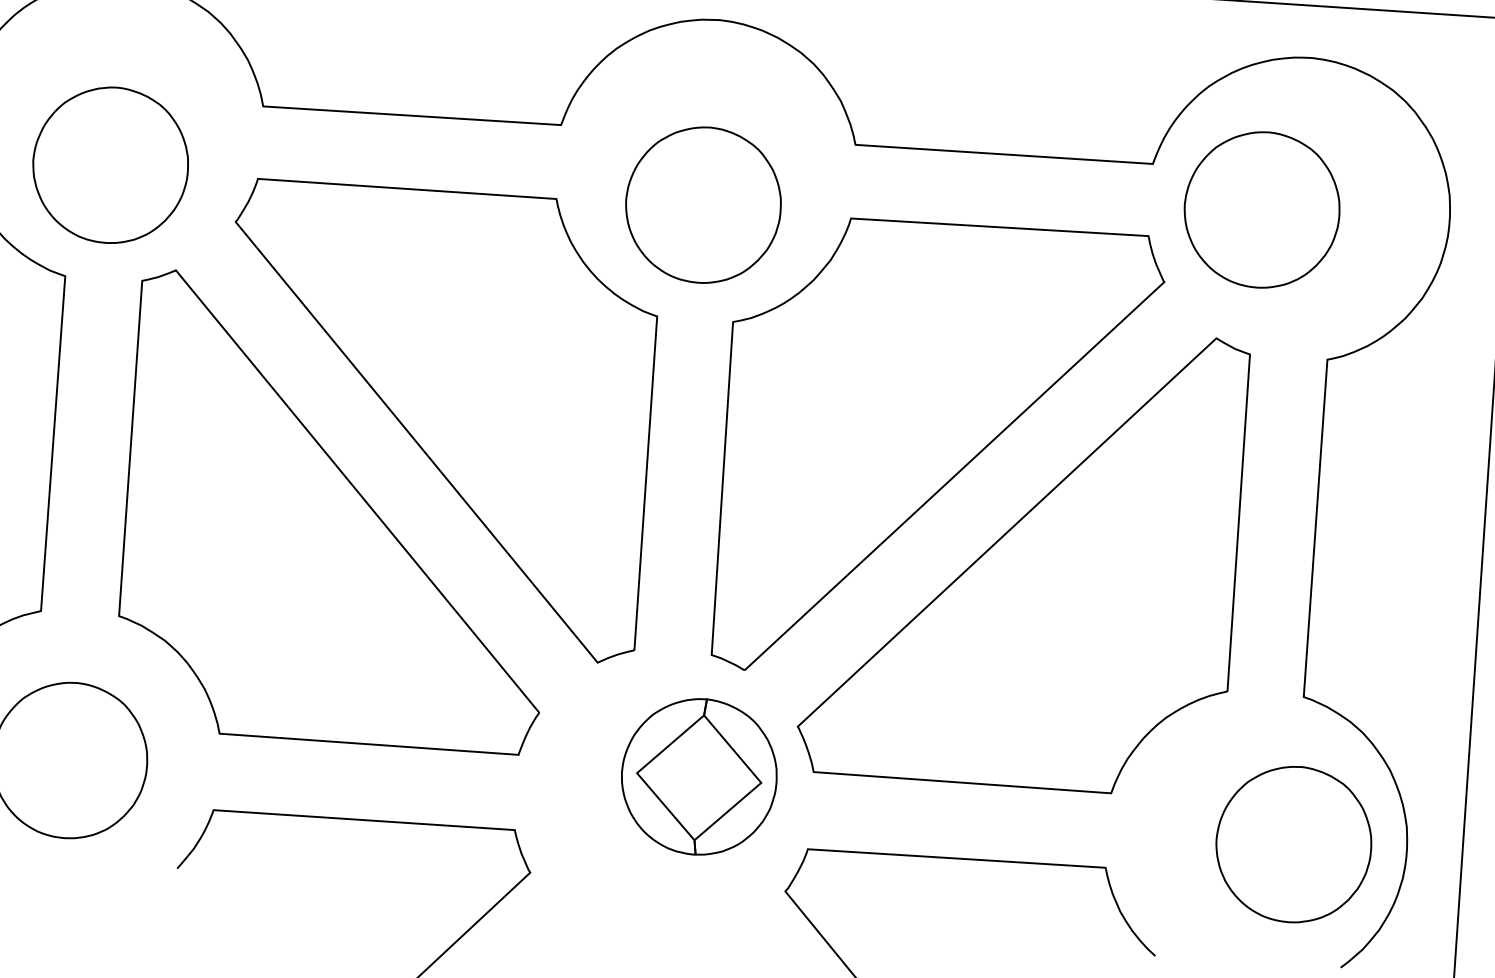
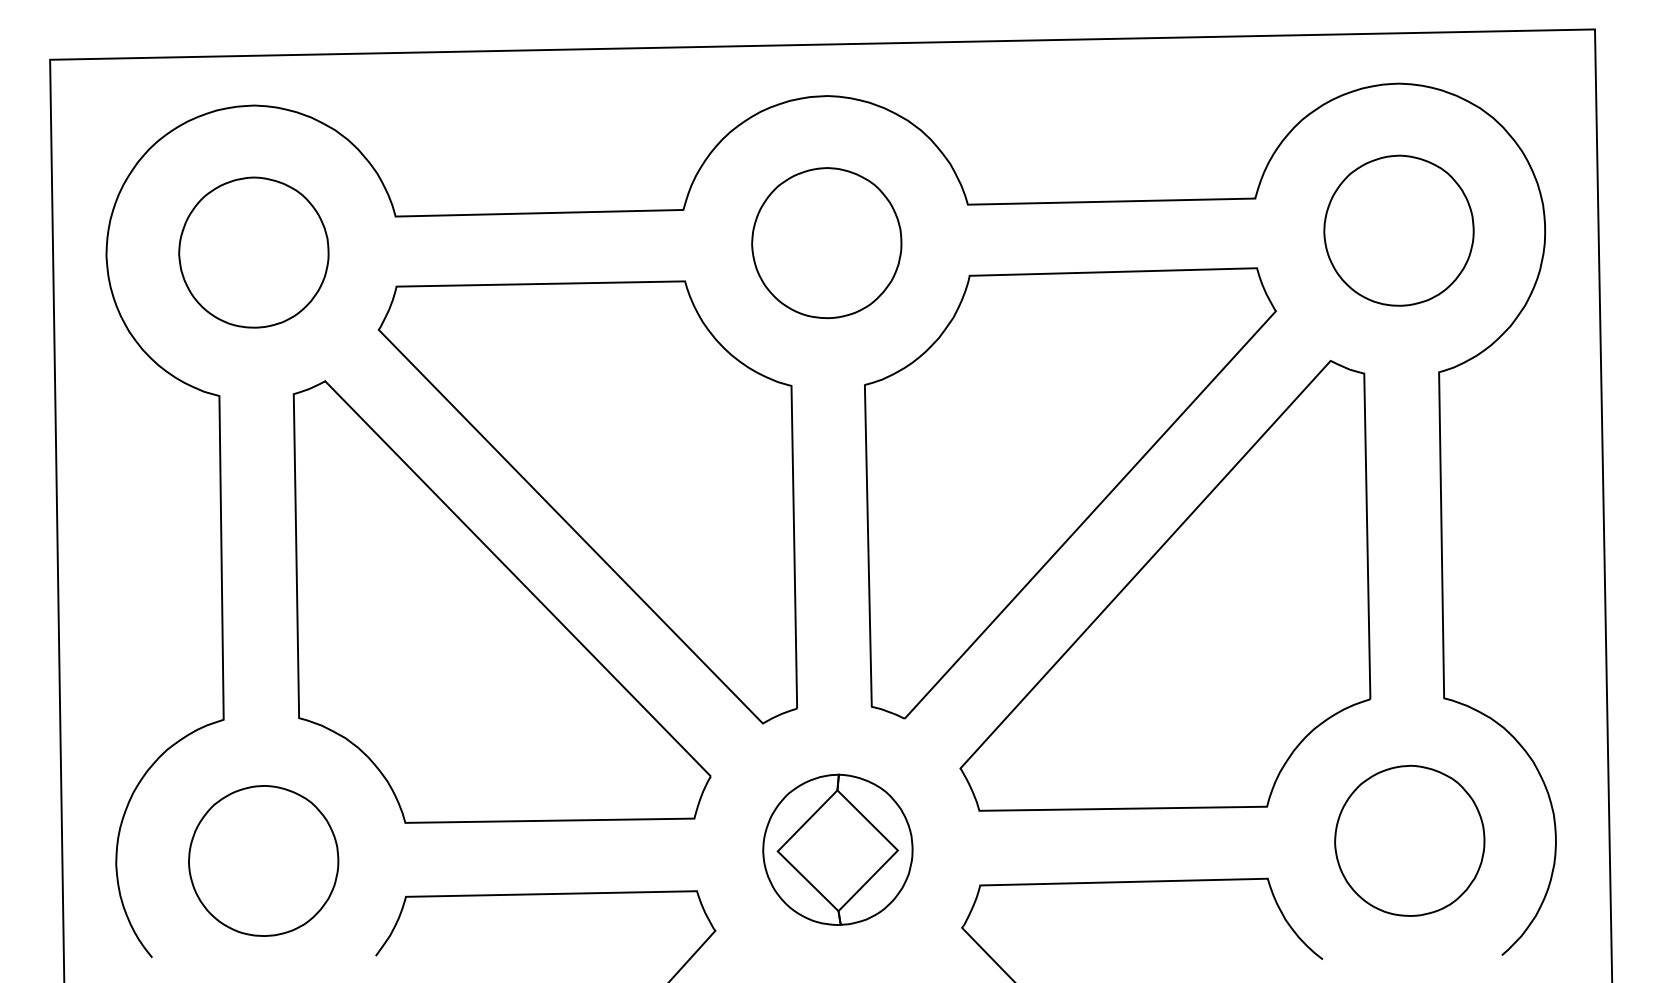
part: (110, 165) -> (253, 252), moved
part: (703, 204) -> (826, 242), moved
part: (1261, 209) -> (1398, 230), moved
part: (698, 776) -> (837, 849), moved
part: (1293, 844) -> (1409, 840), moved

